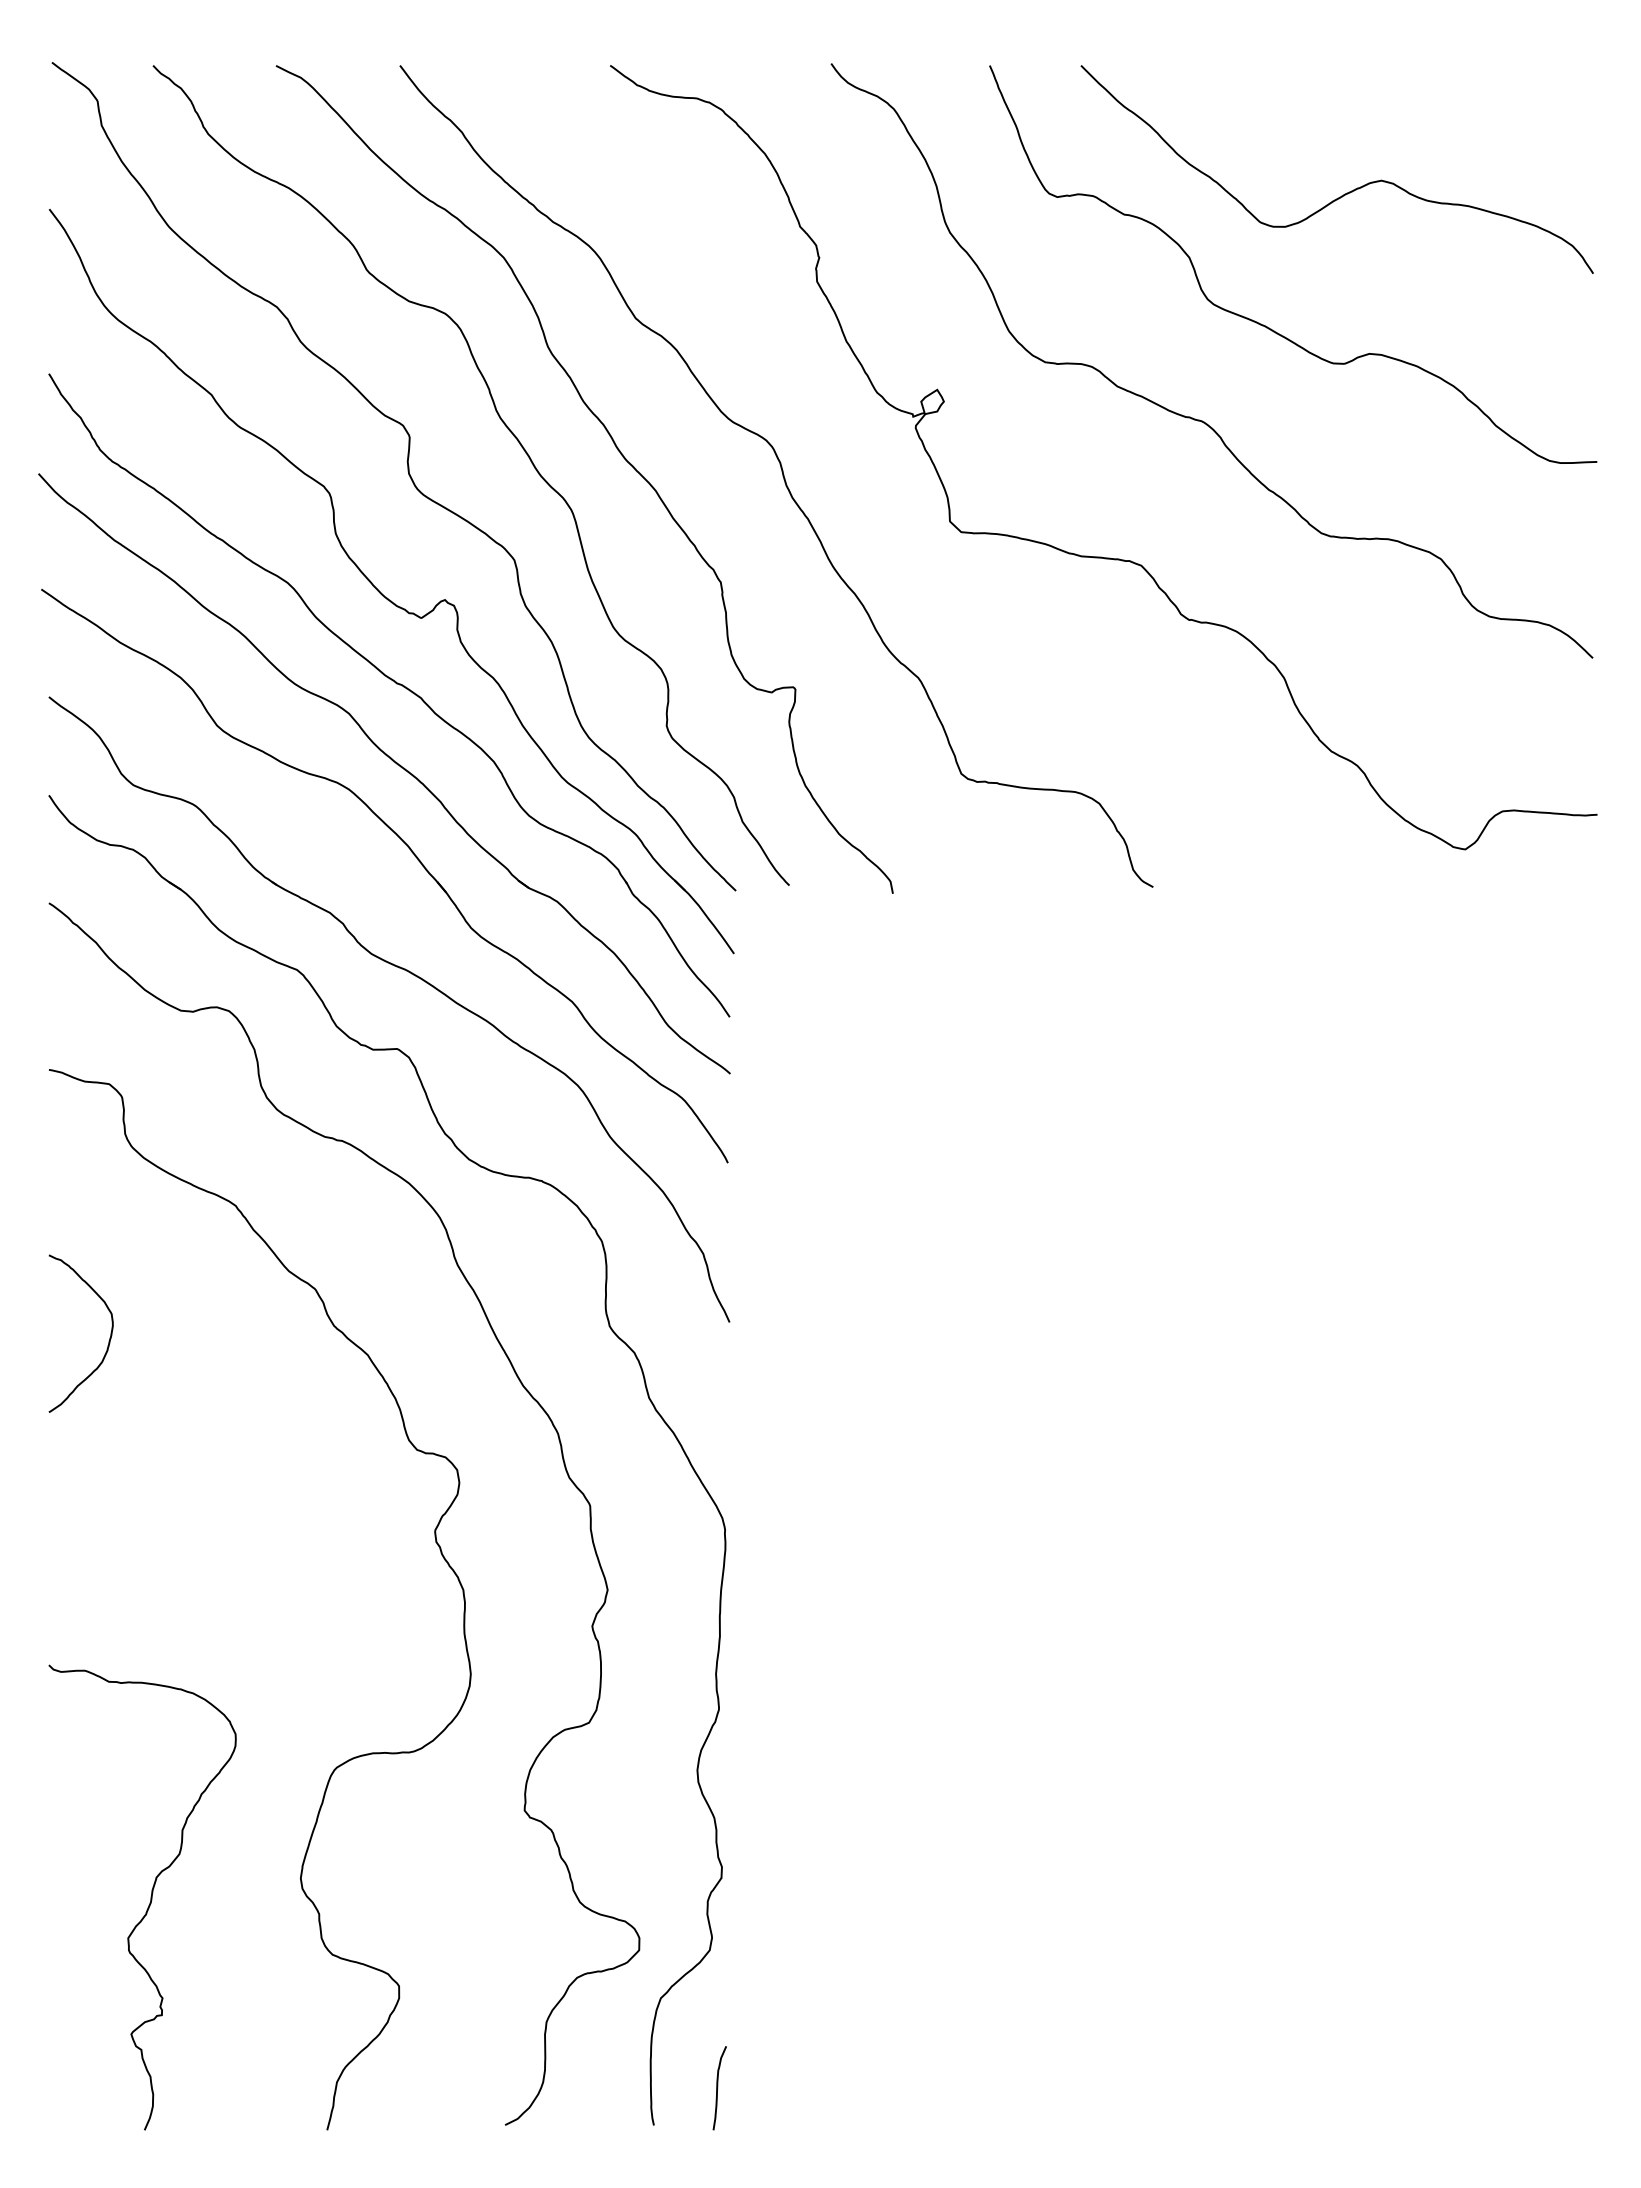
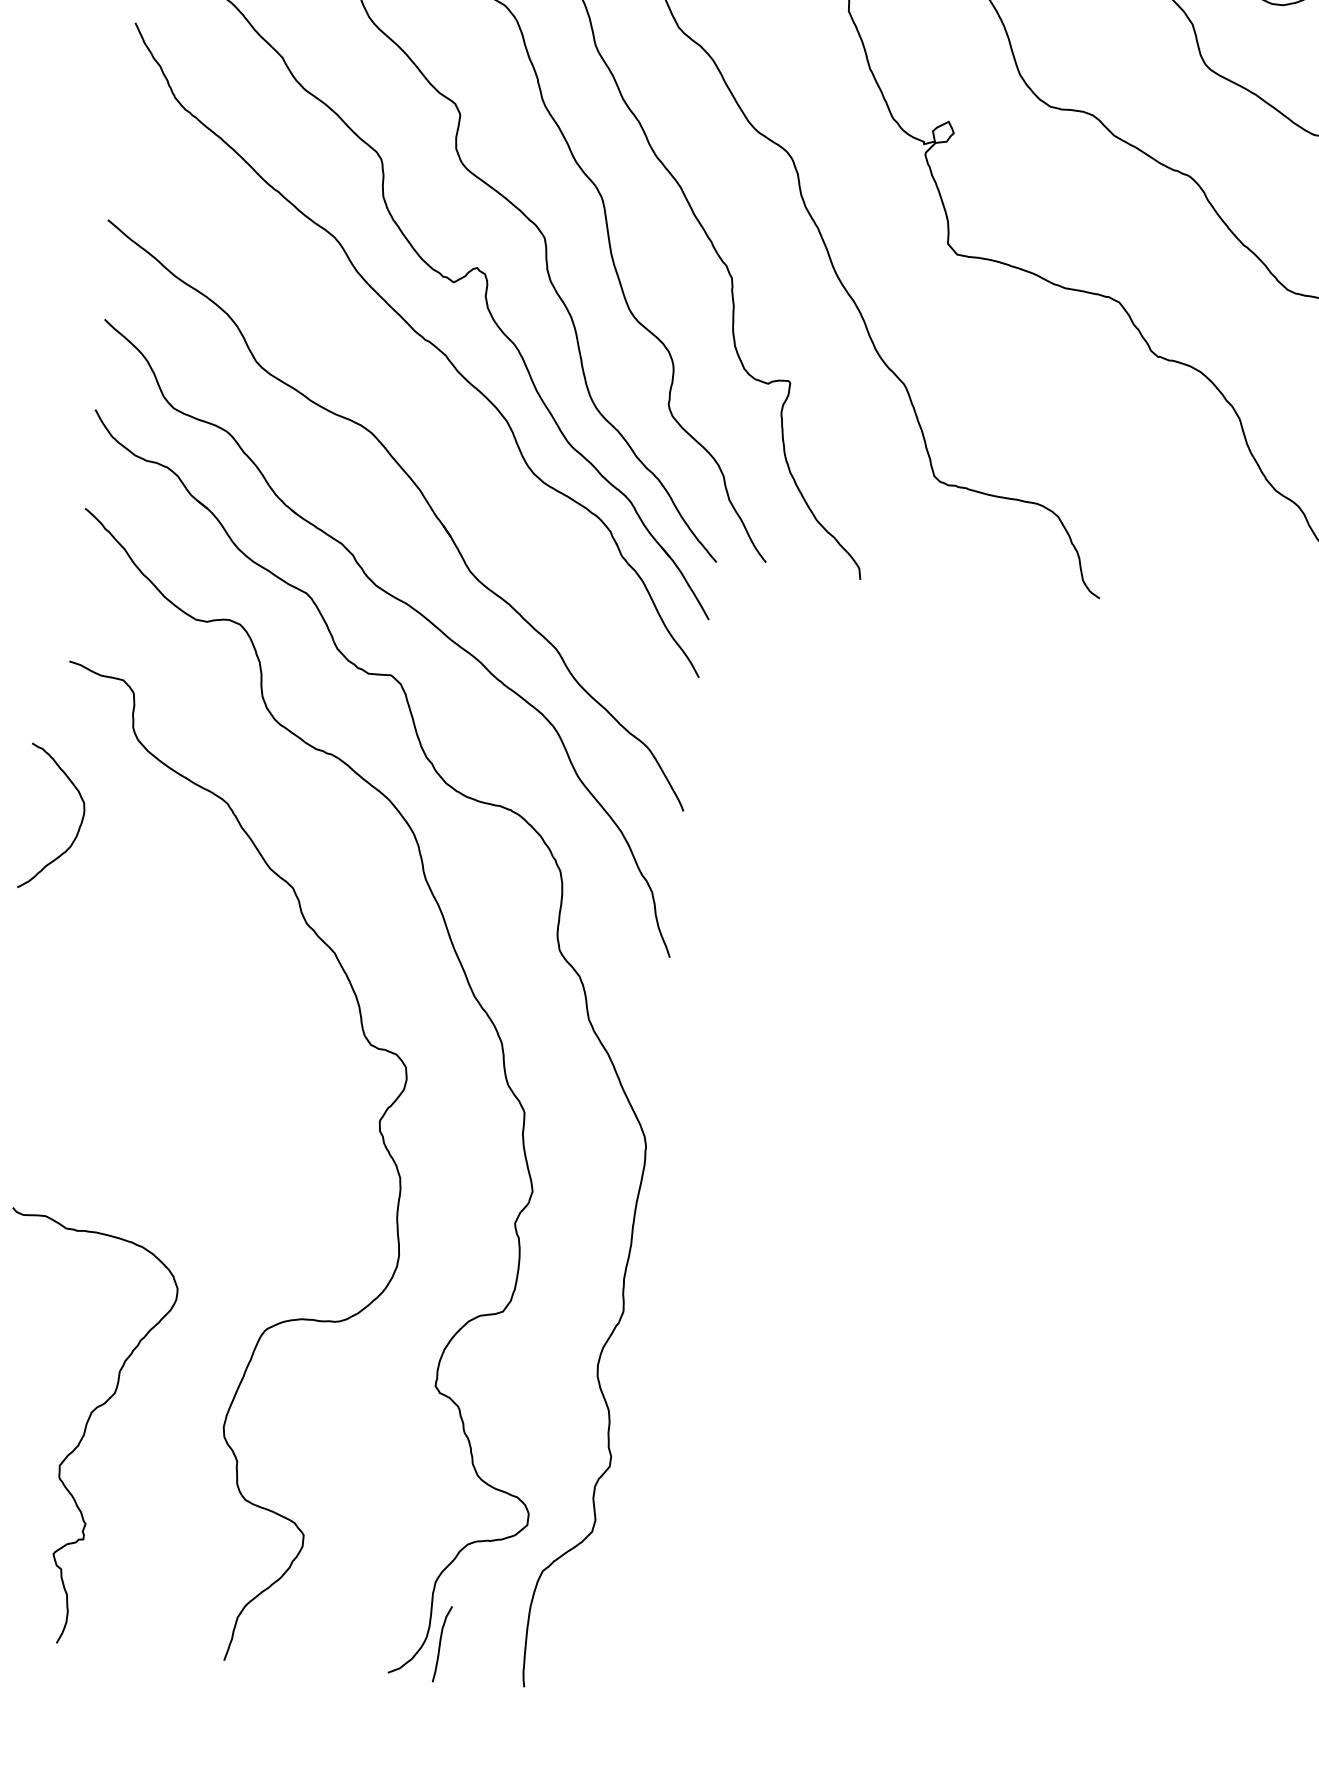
part: (392, 761) -> (413, 411), removed
curve: (108, 1341) -> (78, 828), moved
curve: (718, 2087) -> (441, 1643), moved

